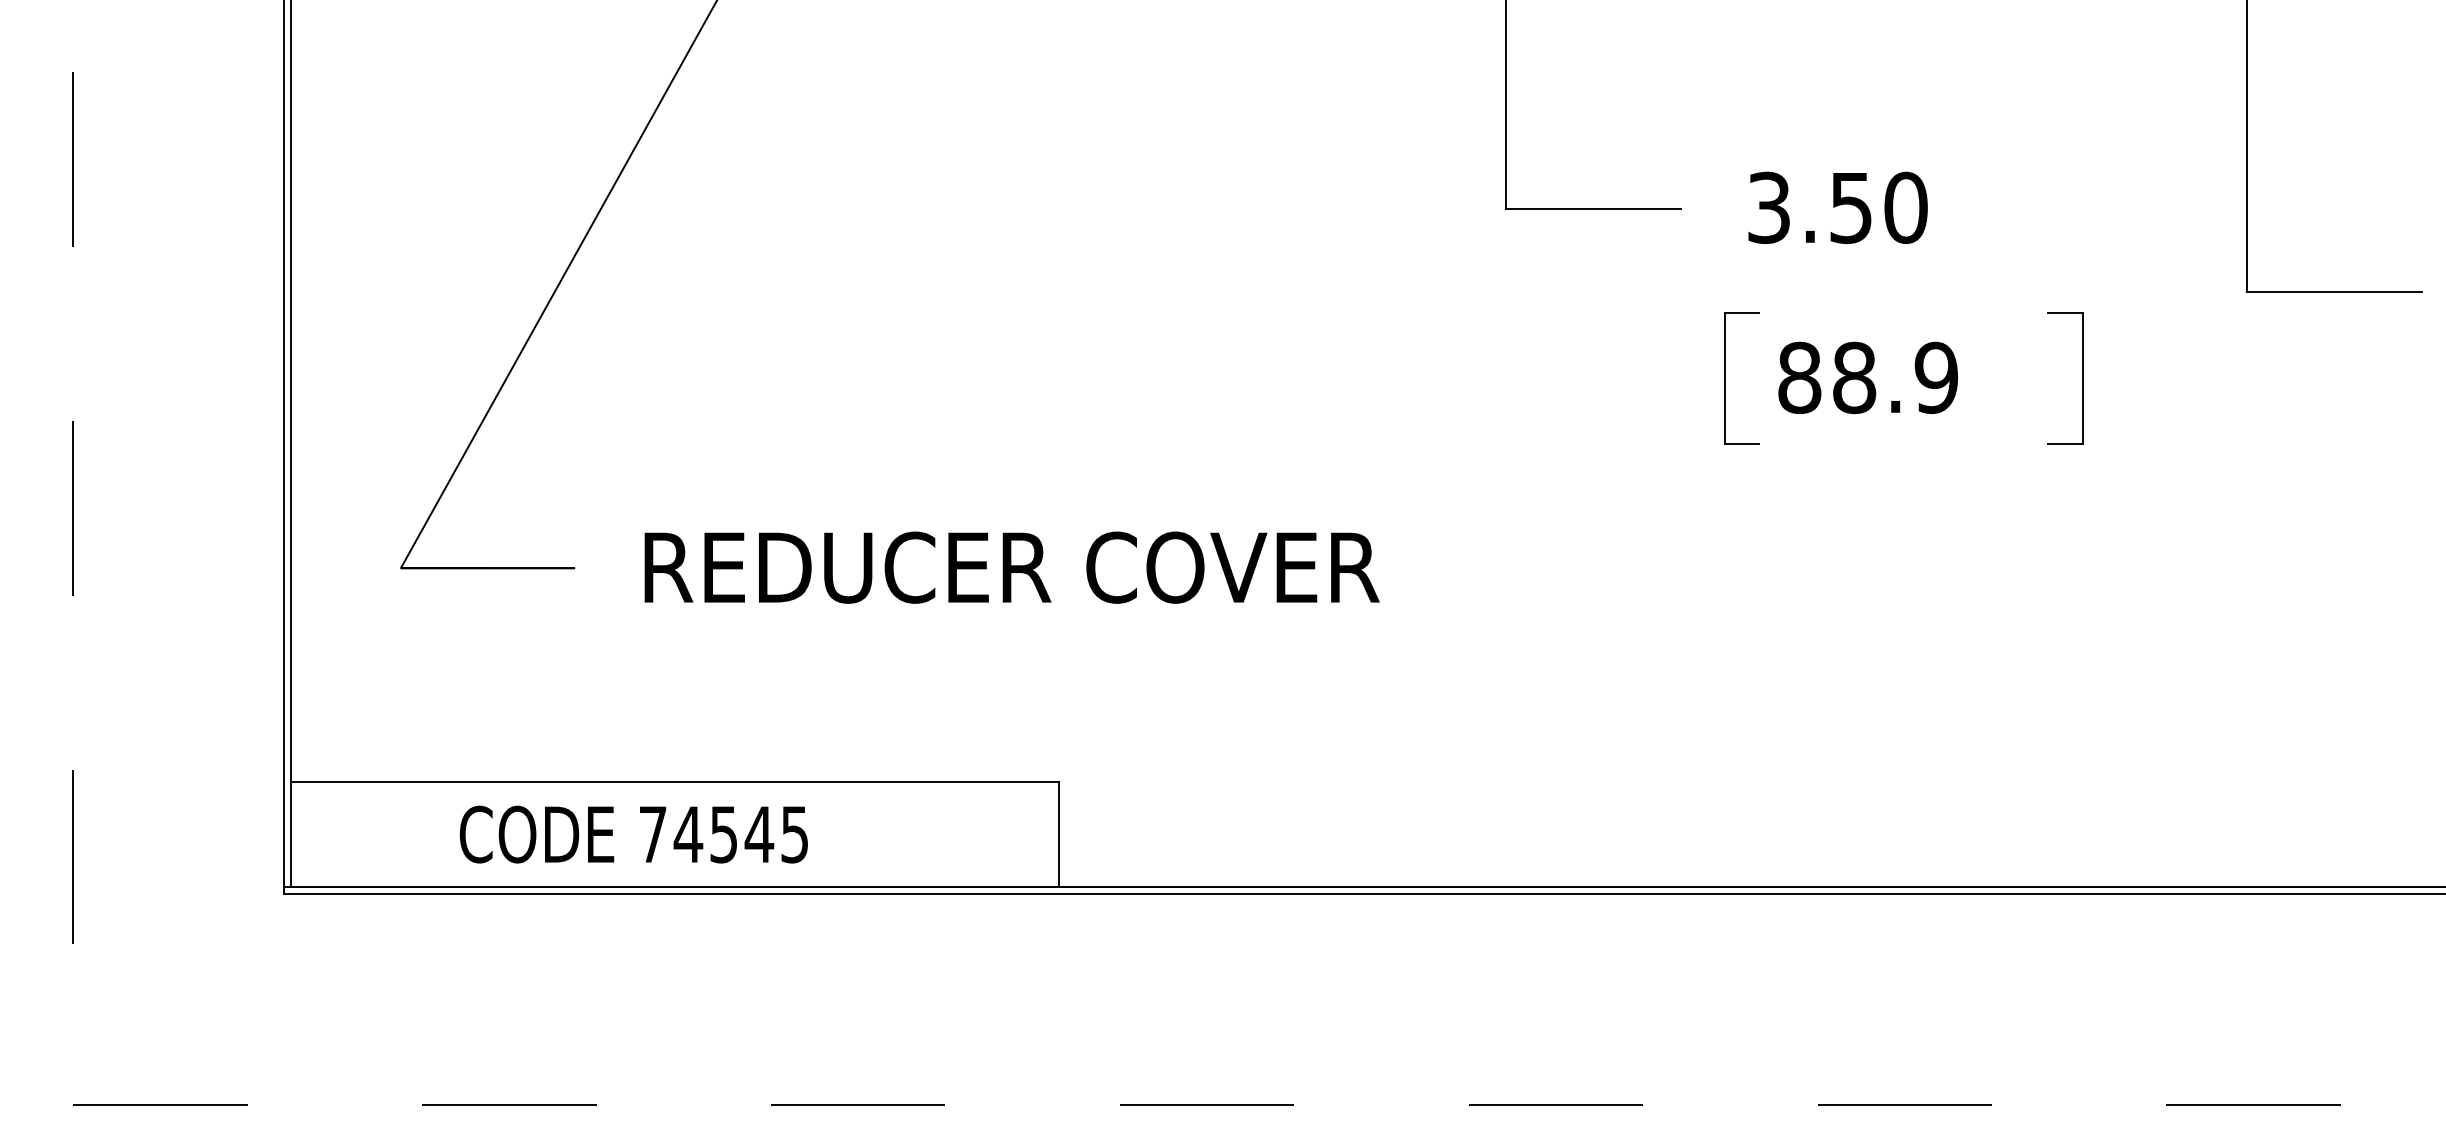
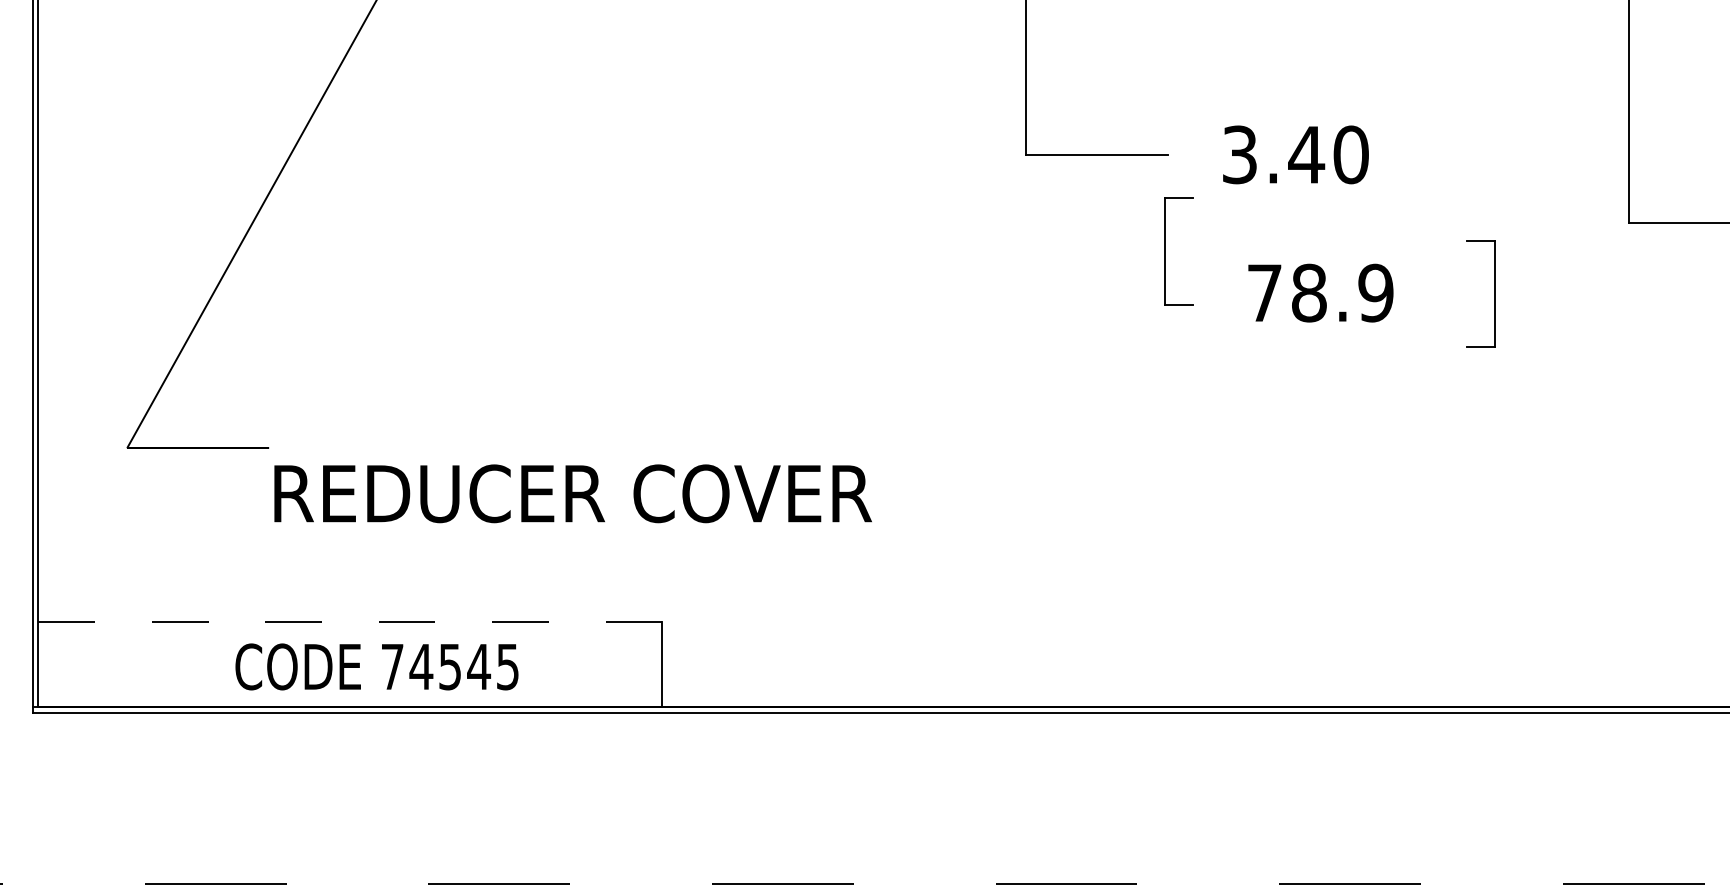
text: (1850, 208) -> (1306, 155), 3.50 -> 3.40
text: (1799, 377) -> (1264, 292), 88.9 -> 78.9
part: (1725, 378) -> (1165, 251), moved
text: (1011, 567) -> (572, 493), moved
line: (675, 782) -> (350, 622), solid -> dashed
text: (633, 834) -> (376, 666), moved

